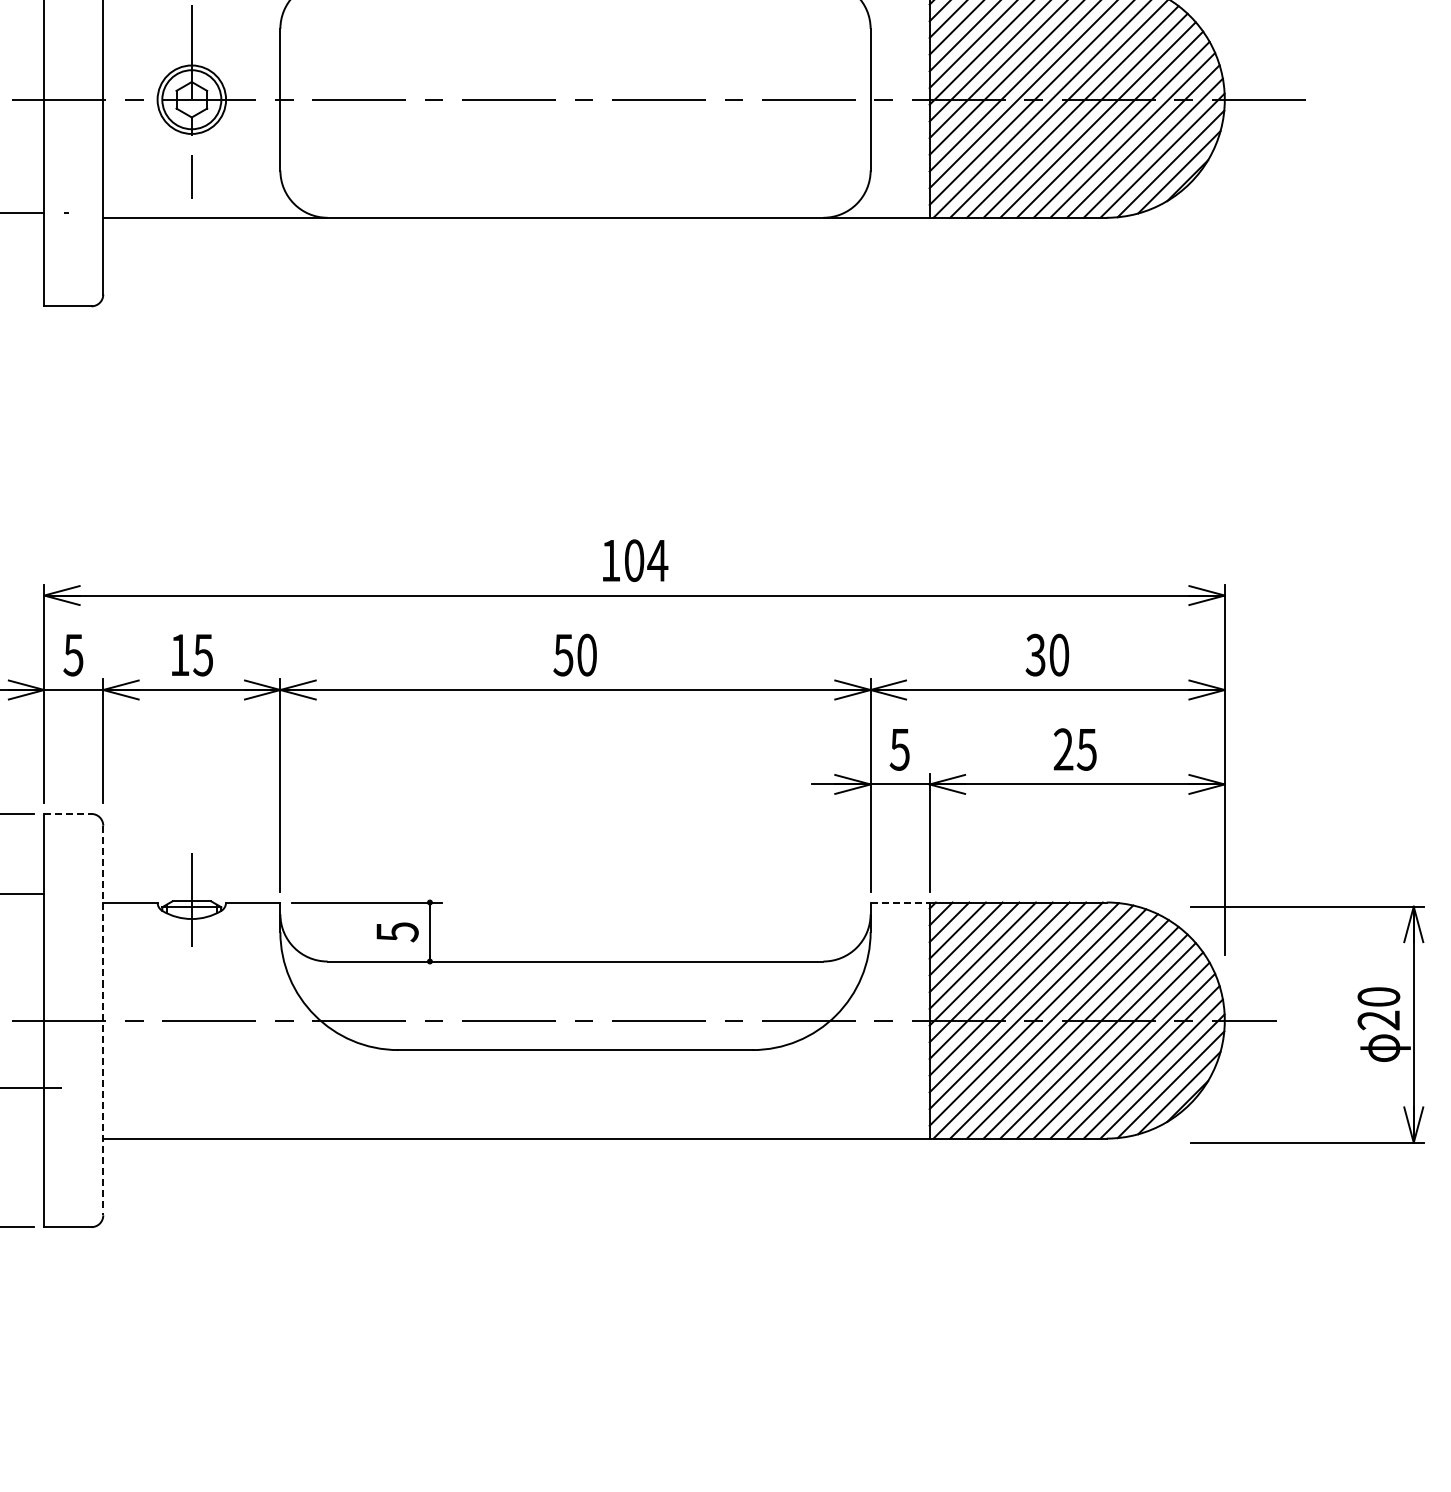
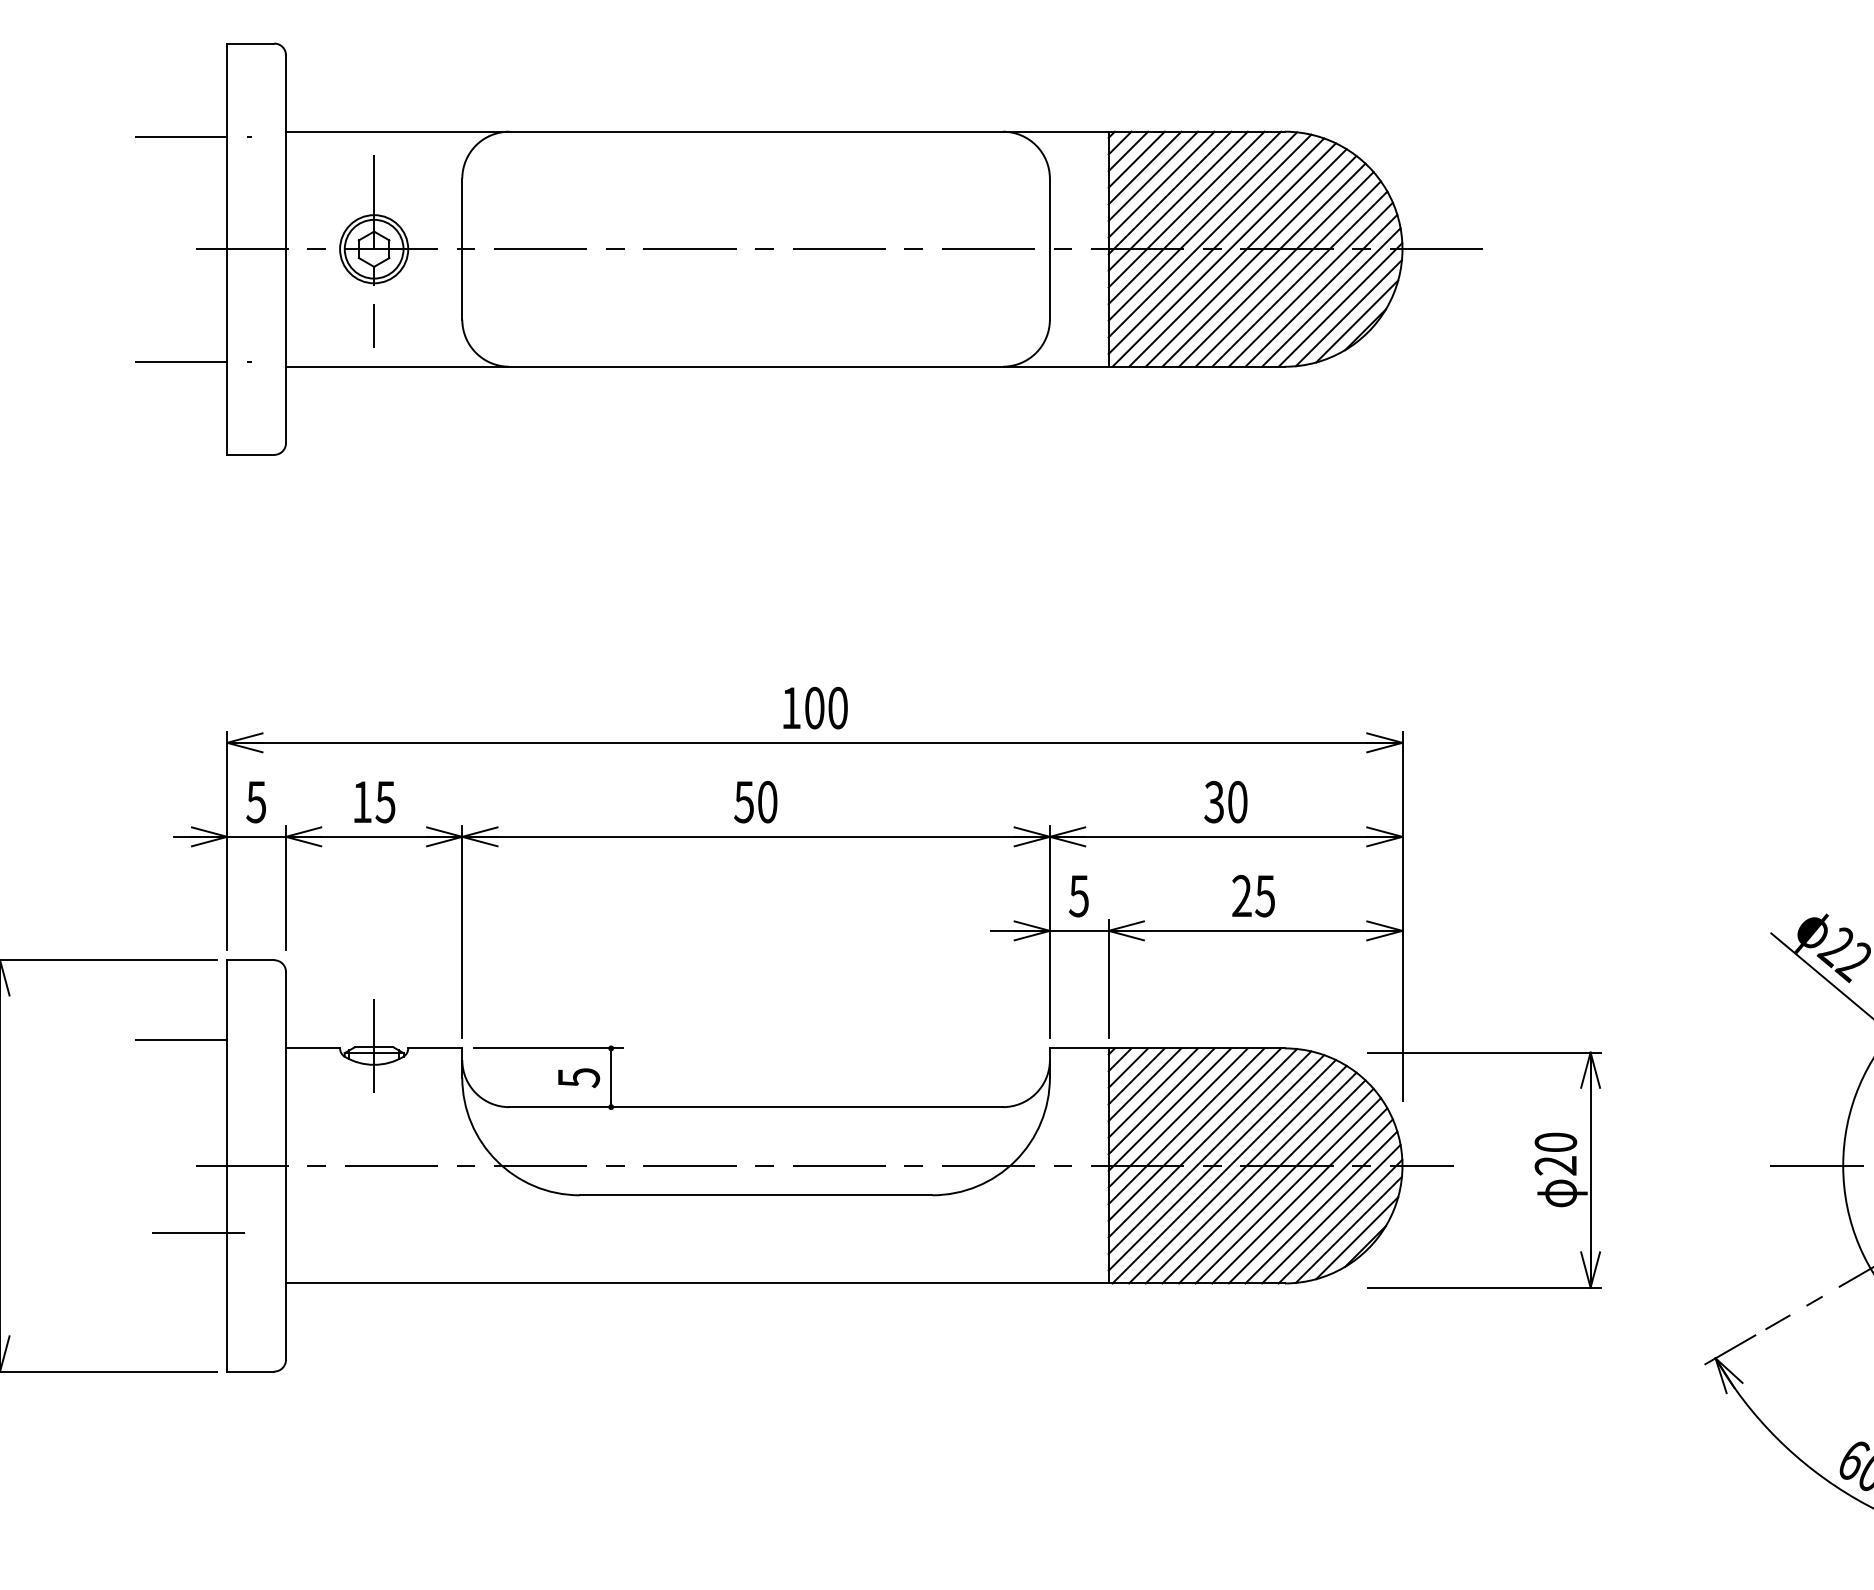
text: (657, 560) -> (837, 707), 104 -> 100
line: (67, 814) -> (250, 960), dashed -> solid
line: (900, 902) -> (1079, 1048), dashed -> solid
line: (103, 1020) -> (286, 1165), dashed -> solid

